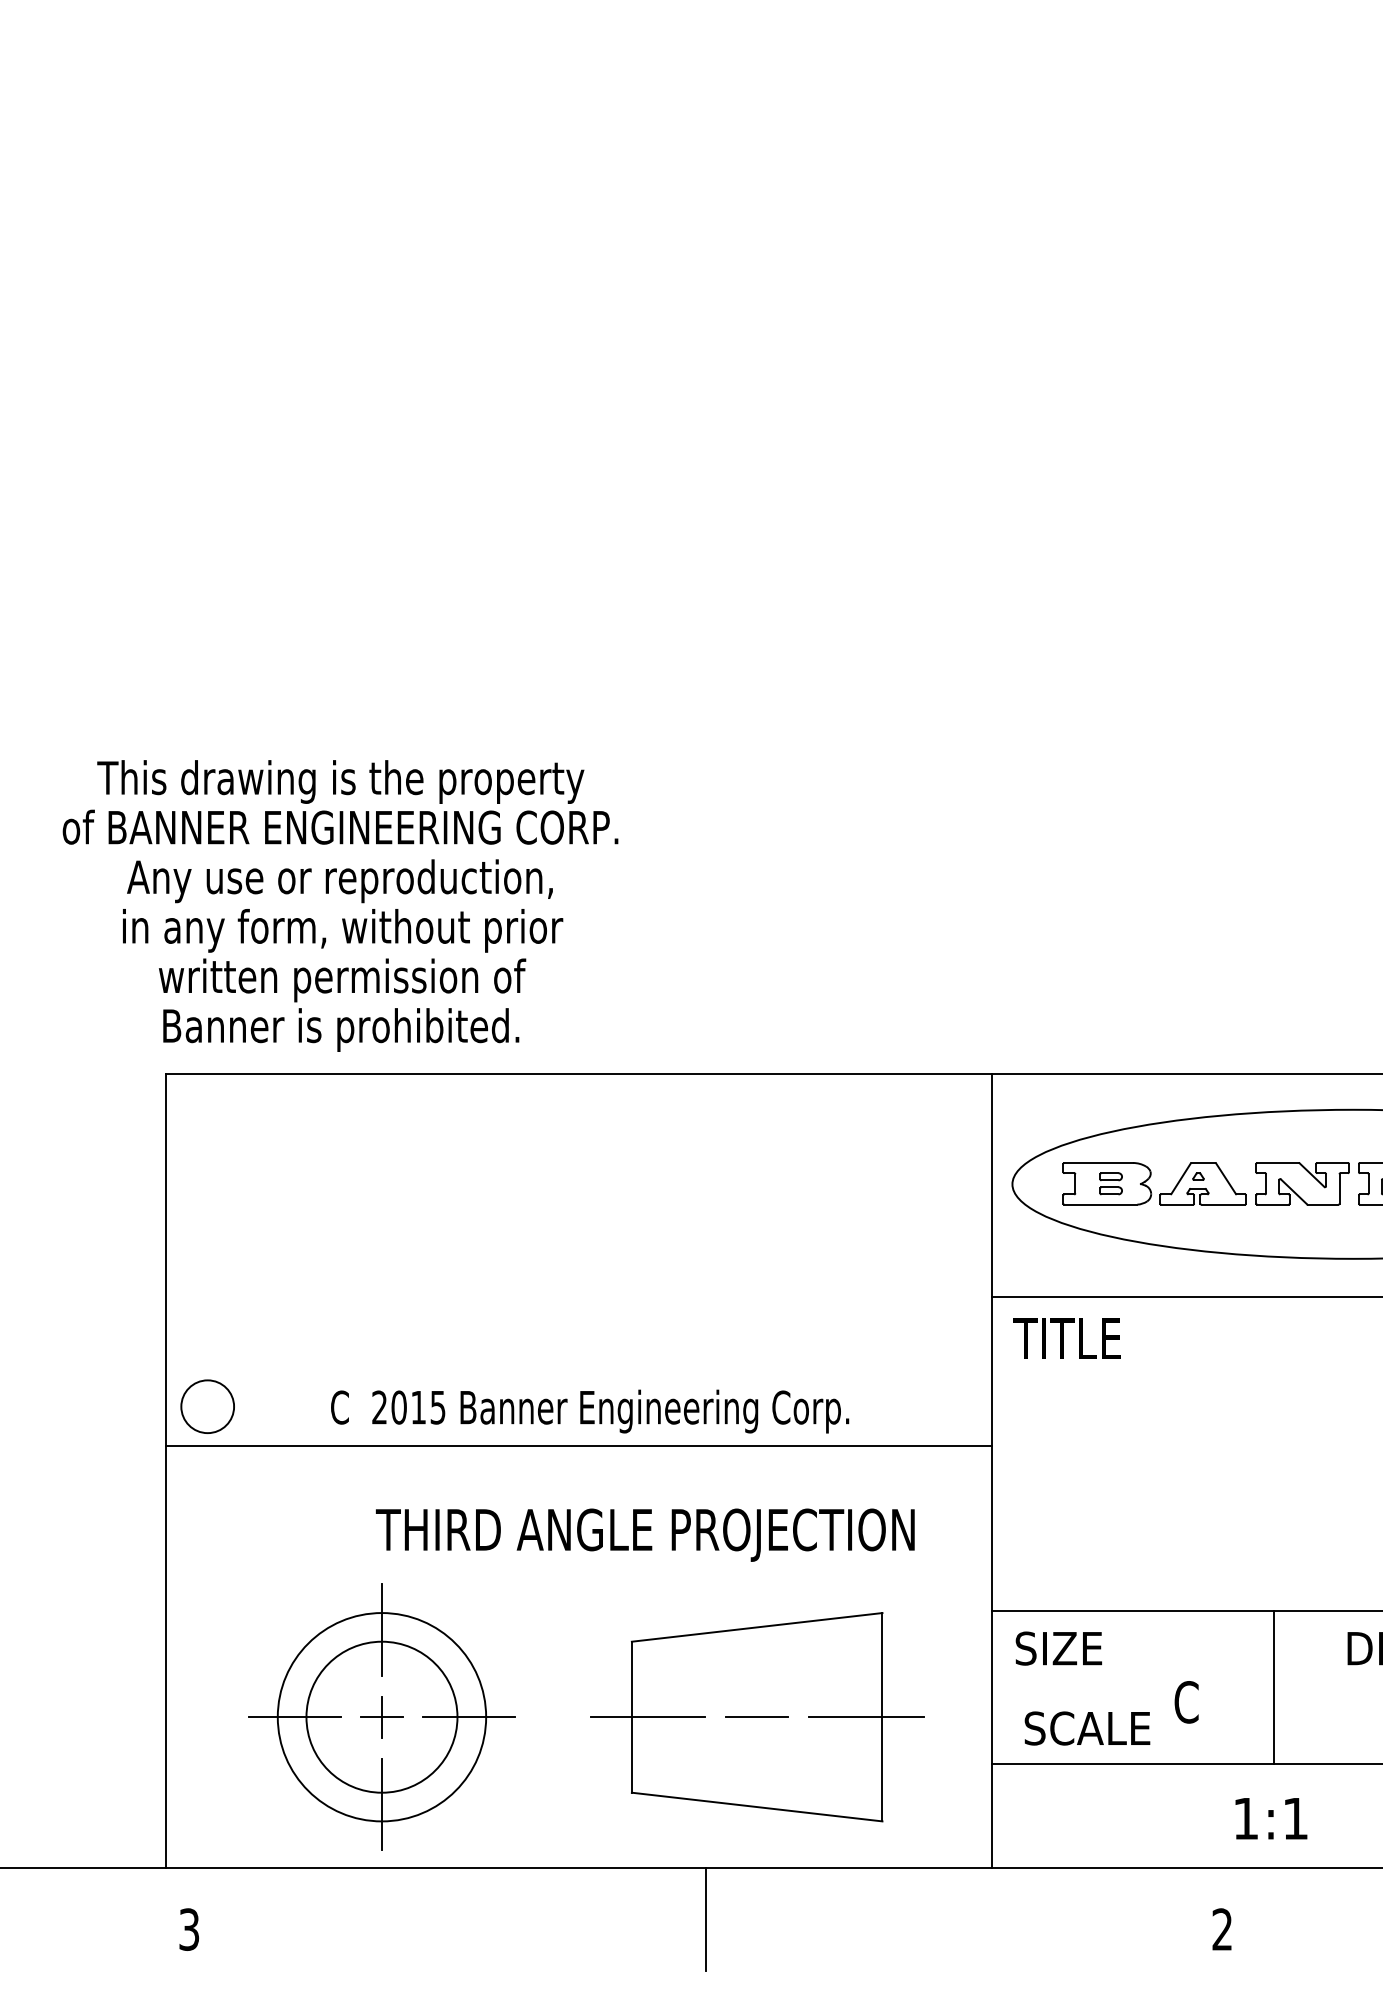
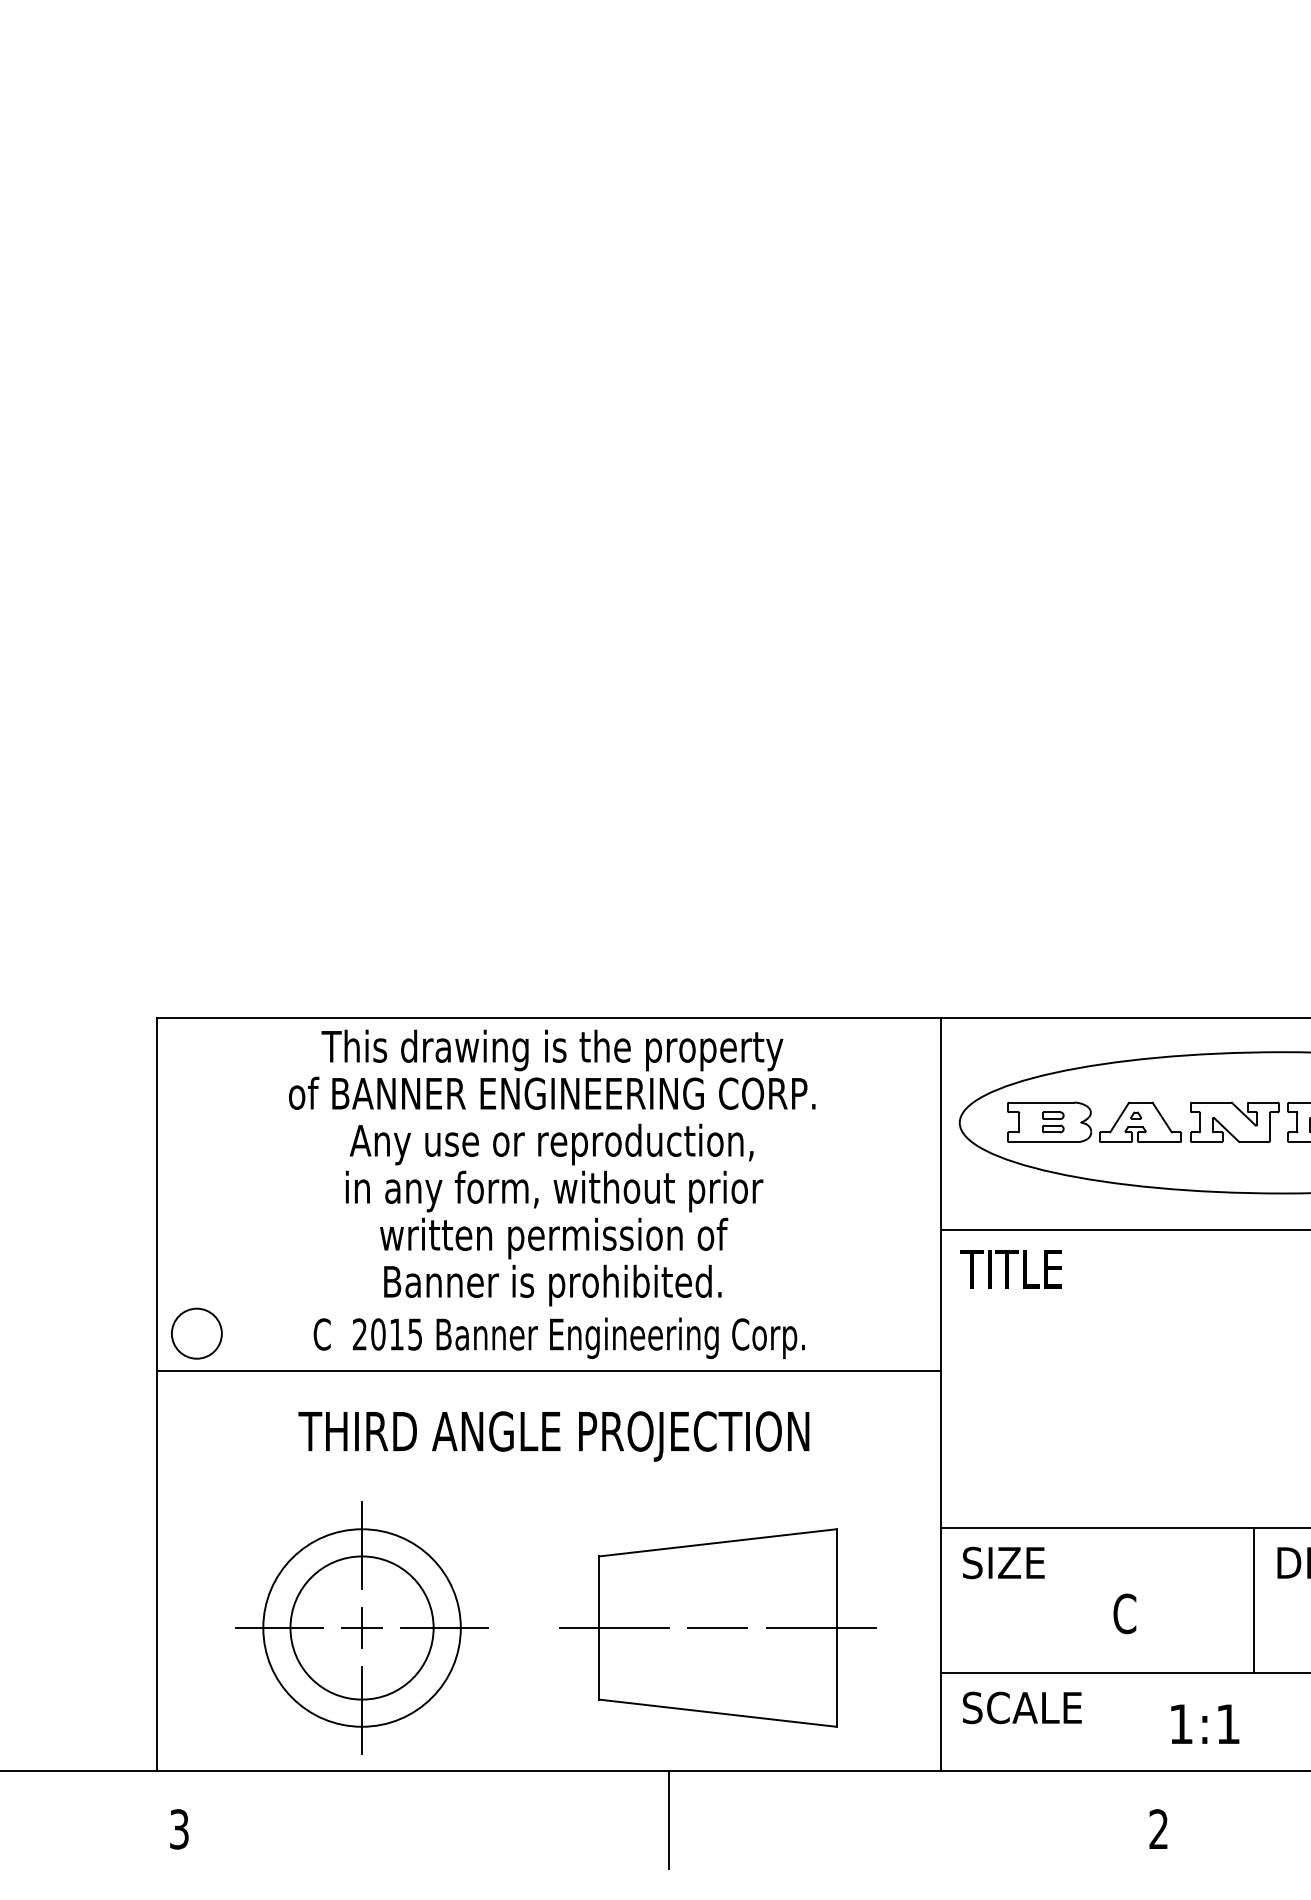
text: (340, 905) -> (552, 1167), moved
text: (644, 1534) -> (553, 1435), moved
line: (1273, 1687) -> (1253, 1599), moved
text: (1087, 1728) -> (1022, 1707), moved

